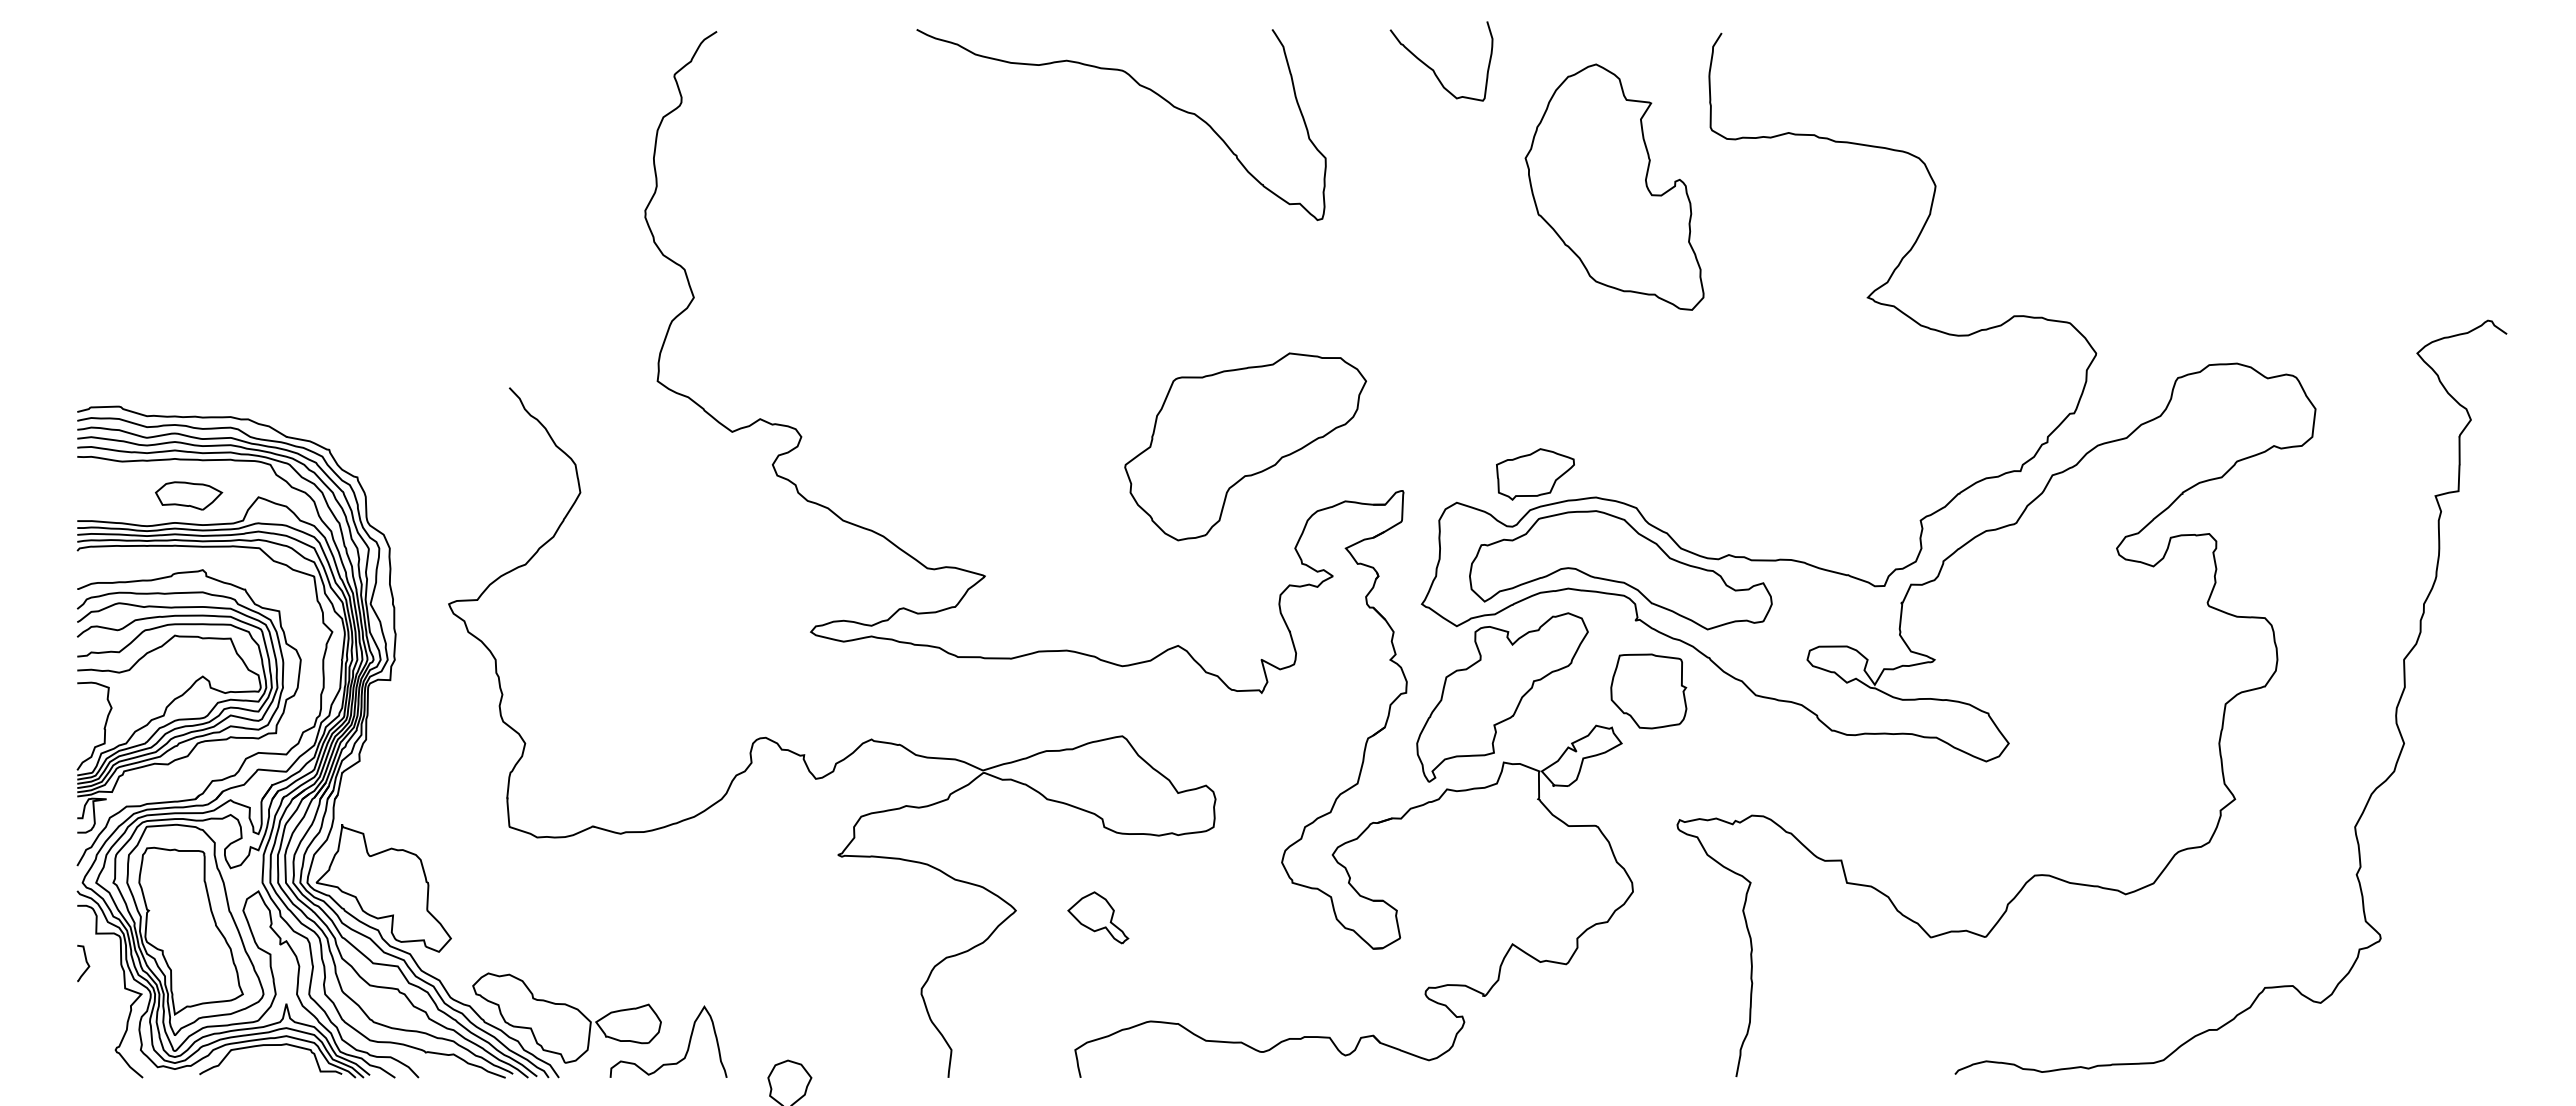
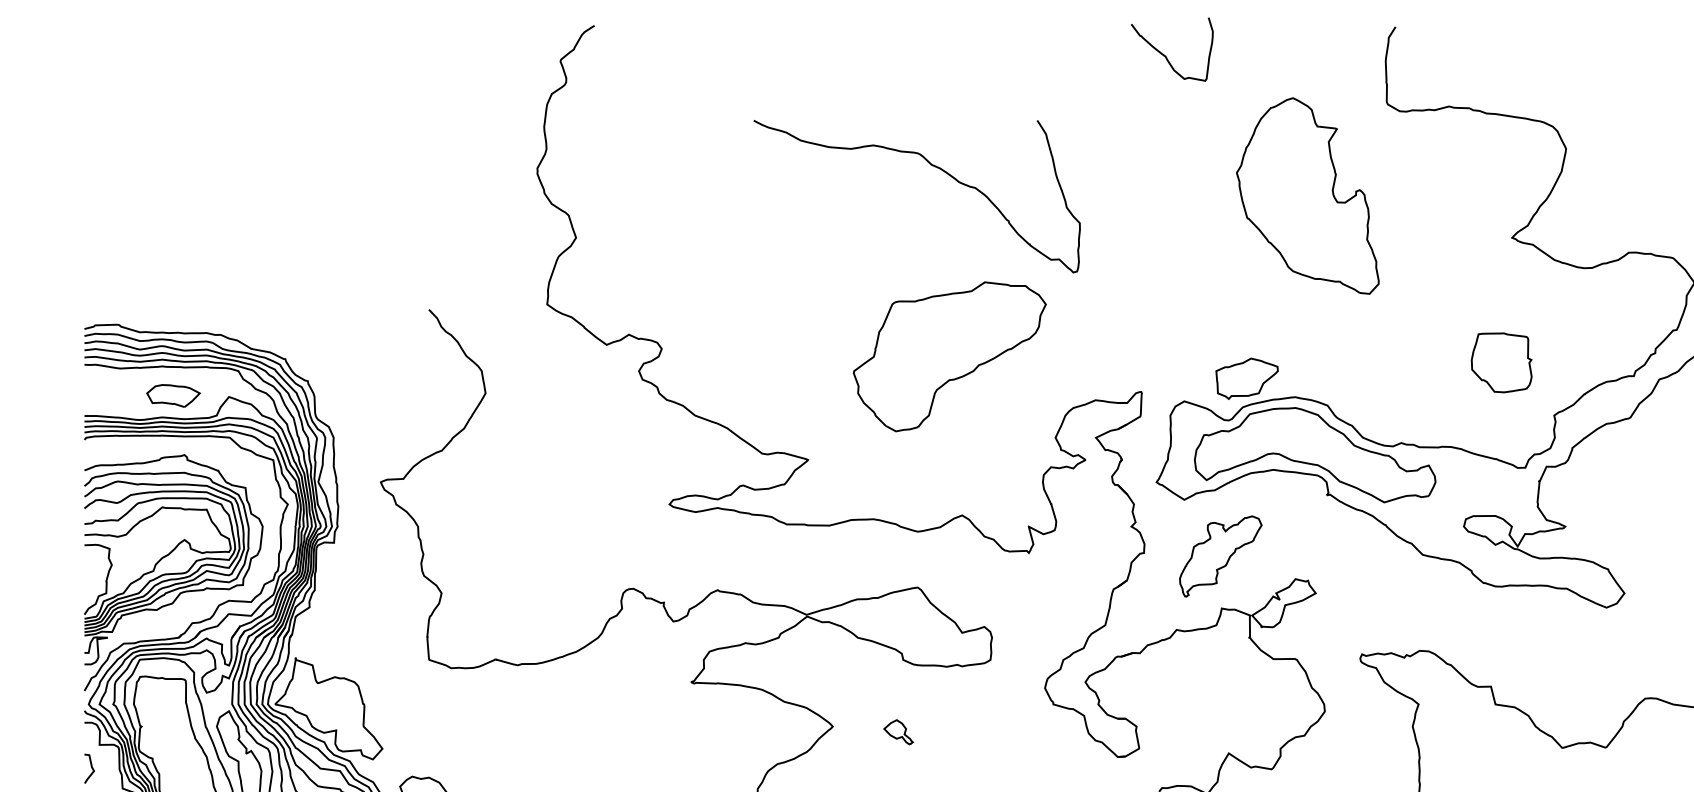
curve: (1140, 86) -> (932, 165), moved
part: (1614, 186) -> (1307, 195), moved
part: (1245, 446) -> (949, 356), moved
part: (1648, 691) -> (1501, 362), moved
part: (1502, 697) -> (1220, 556), size x0.6
part: (1098, 917) -> (898, 732), size x0.6

